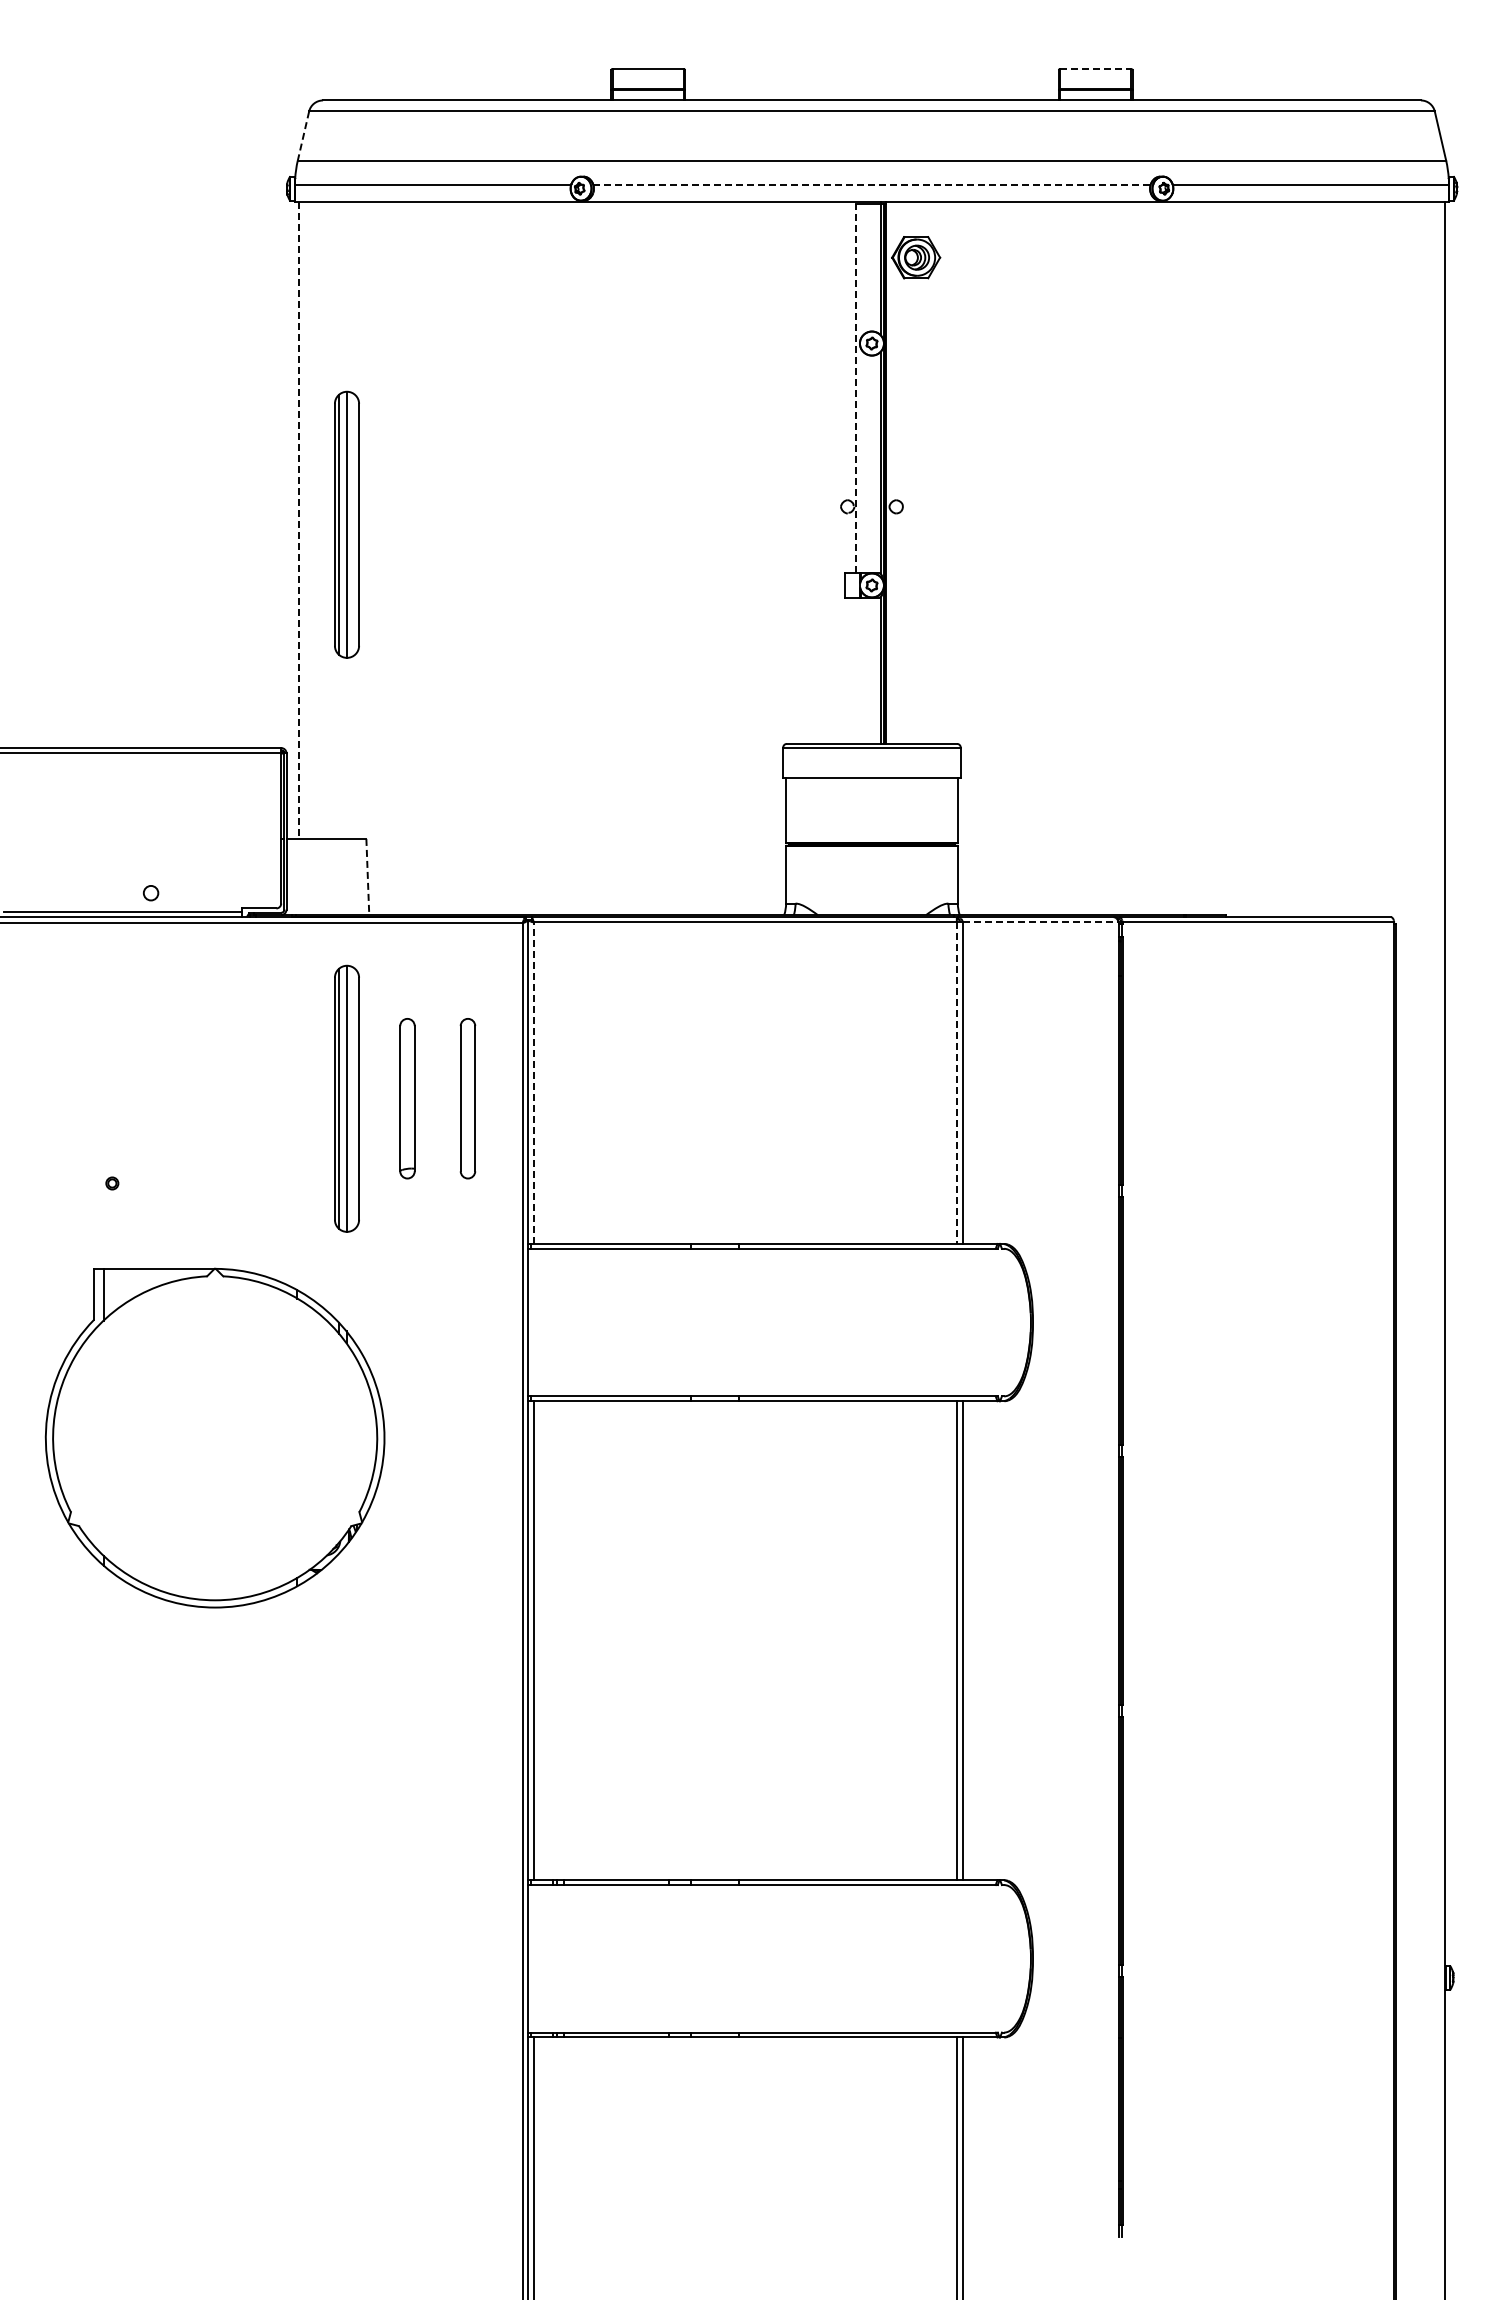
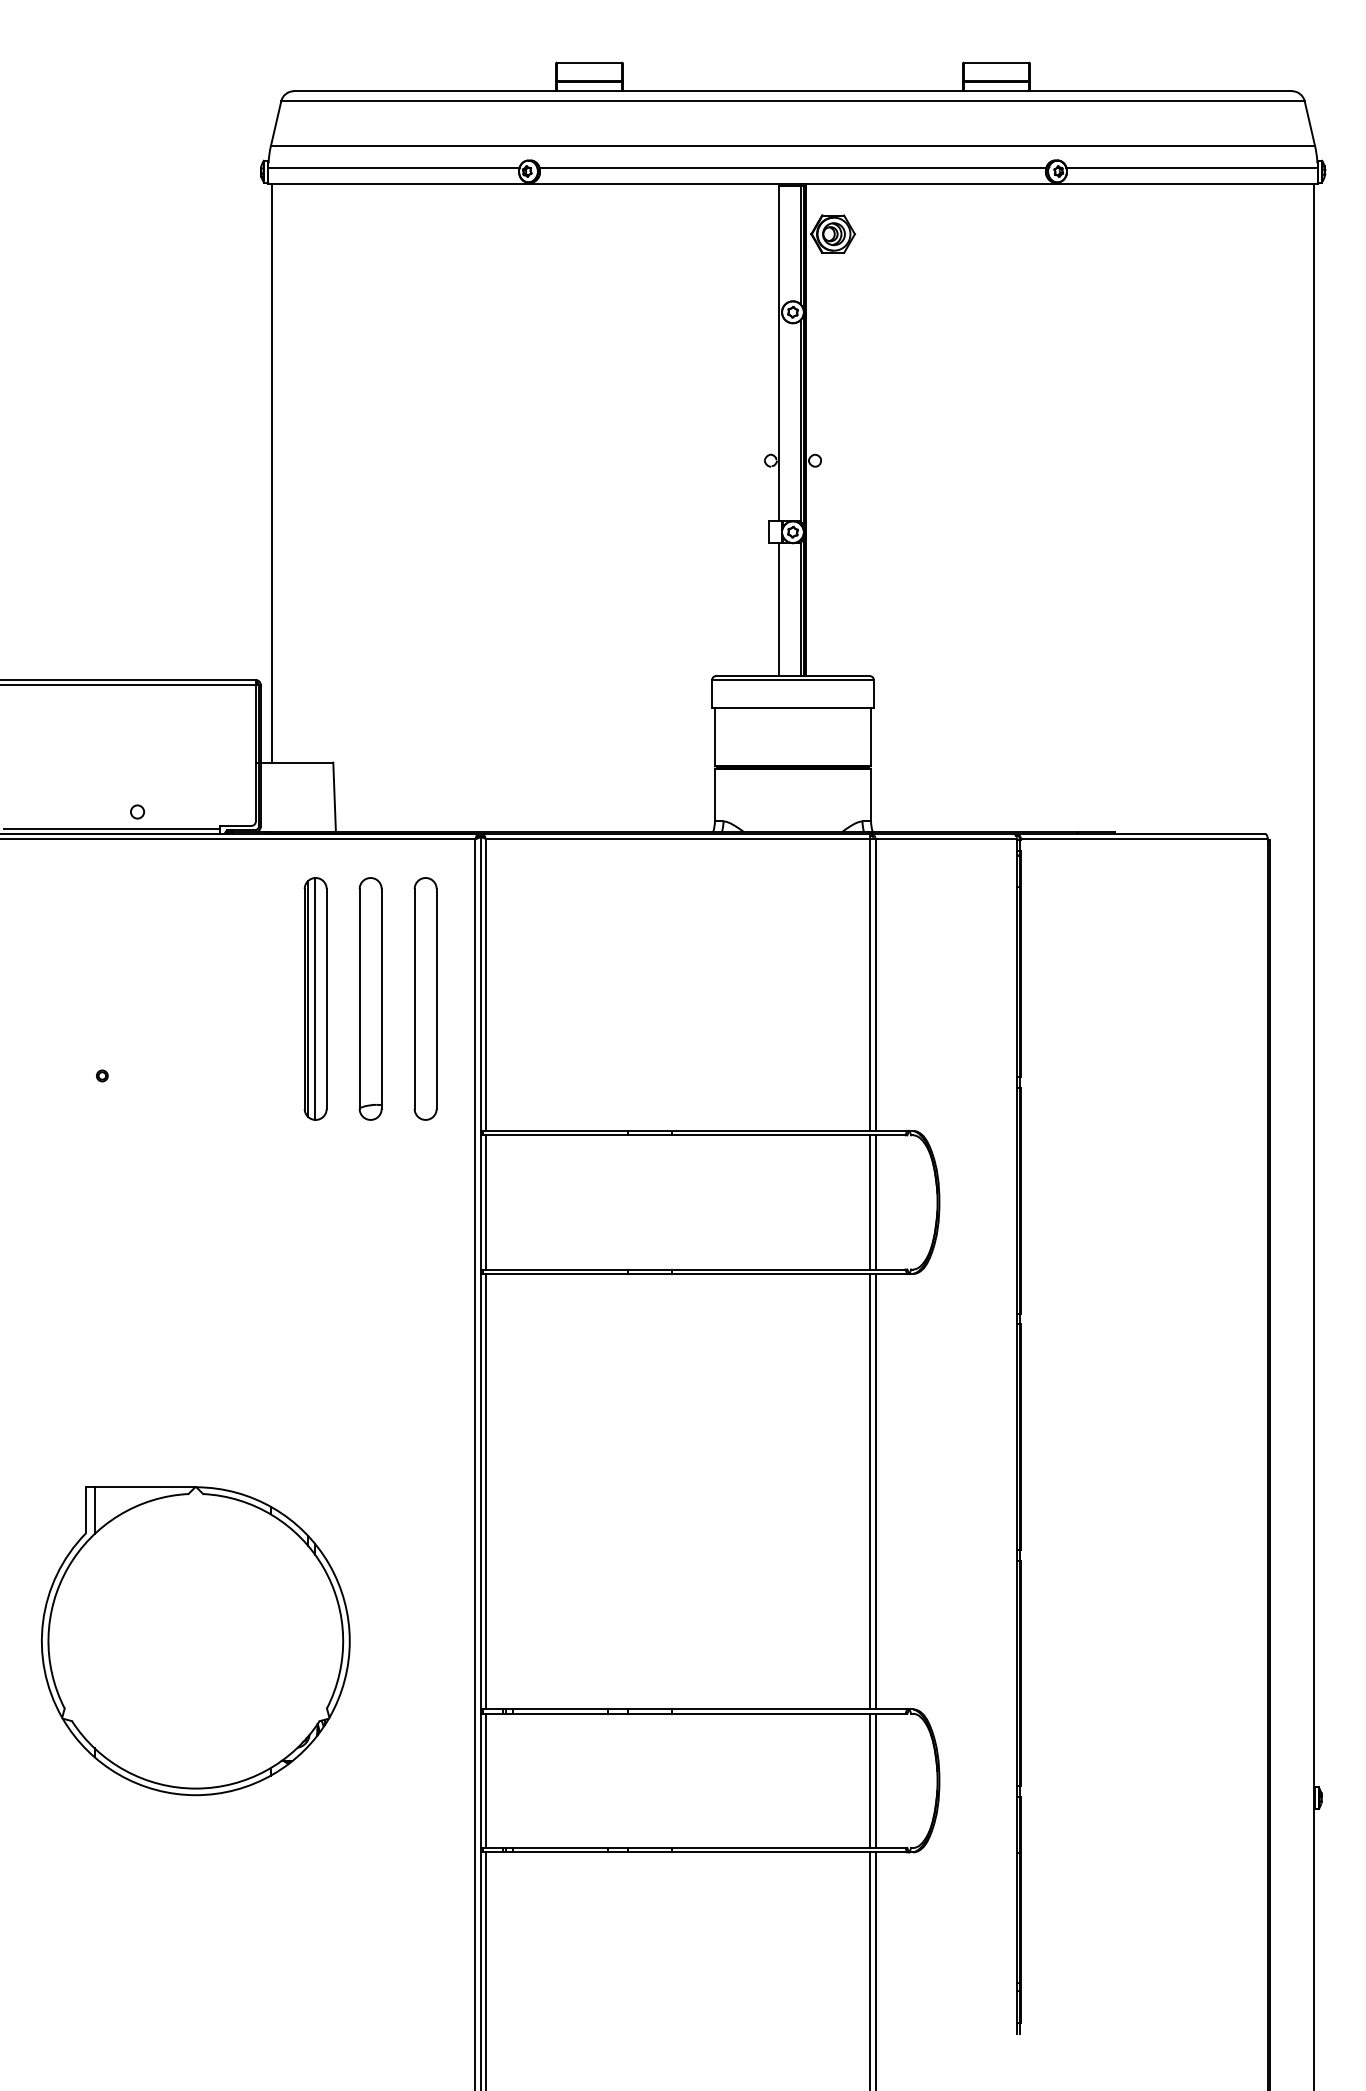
line: (1095, 68) -> (996, 62), dashed -> solid
line: (303, 136) -> (276, 124), dashed -> solid
line: (871, 185) -> (792, 168), dashed -> solid
line: (856, 388) -> (778, 353), dashed -> solid
line: (298, 520) -> (271, 473), dashed -> solid
part: (346, 524) -> (315, 476), removed
line: (856, 670) -> (778, 609), added
line: (367, 877) -> (334, 797), dashed -> solid
line: (1040, 922) -> (946, 838), dashed -> solid
line: (533, 1083) -> (485, 985), dashed -> solid
line: (956, 1083) -> (869, 985), dashed -> solid
part: (407, 1098) -> (370, 998), size x1.67
part: (467, 1098) -> (425, 998), size x1.67
line: (533, 1322) -> (485, 1202), added
line: (956, 1322) -> (869, 1202), added
line: (962, 1322) -> (875, 1202), added
part: (214, 1437) -> (195, 1640), moved
line: (533, 1958) -> (485, 1780), added
line: (956, 1958) -> (869, 1780), added
line: (962, 1958) -> (875, 1780), added

